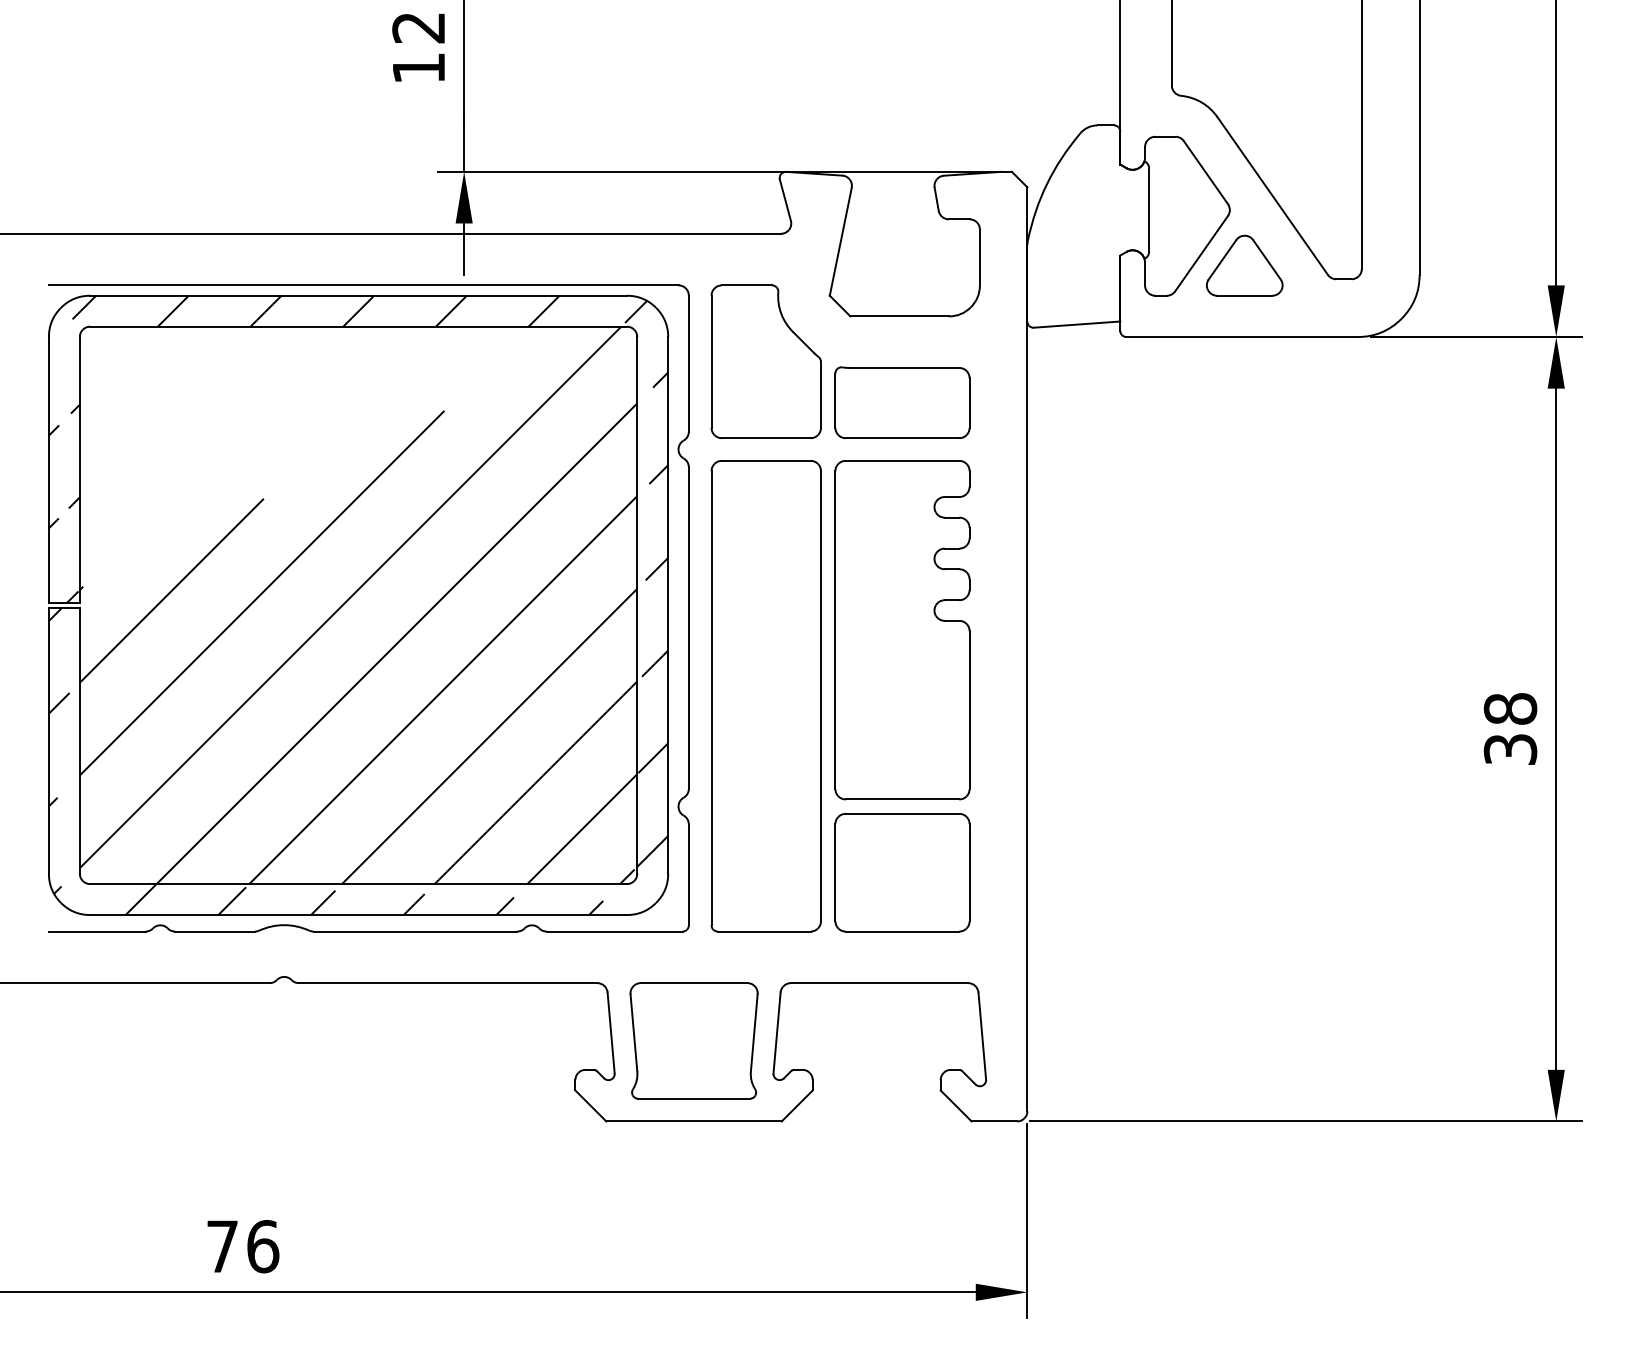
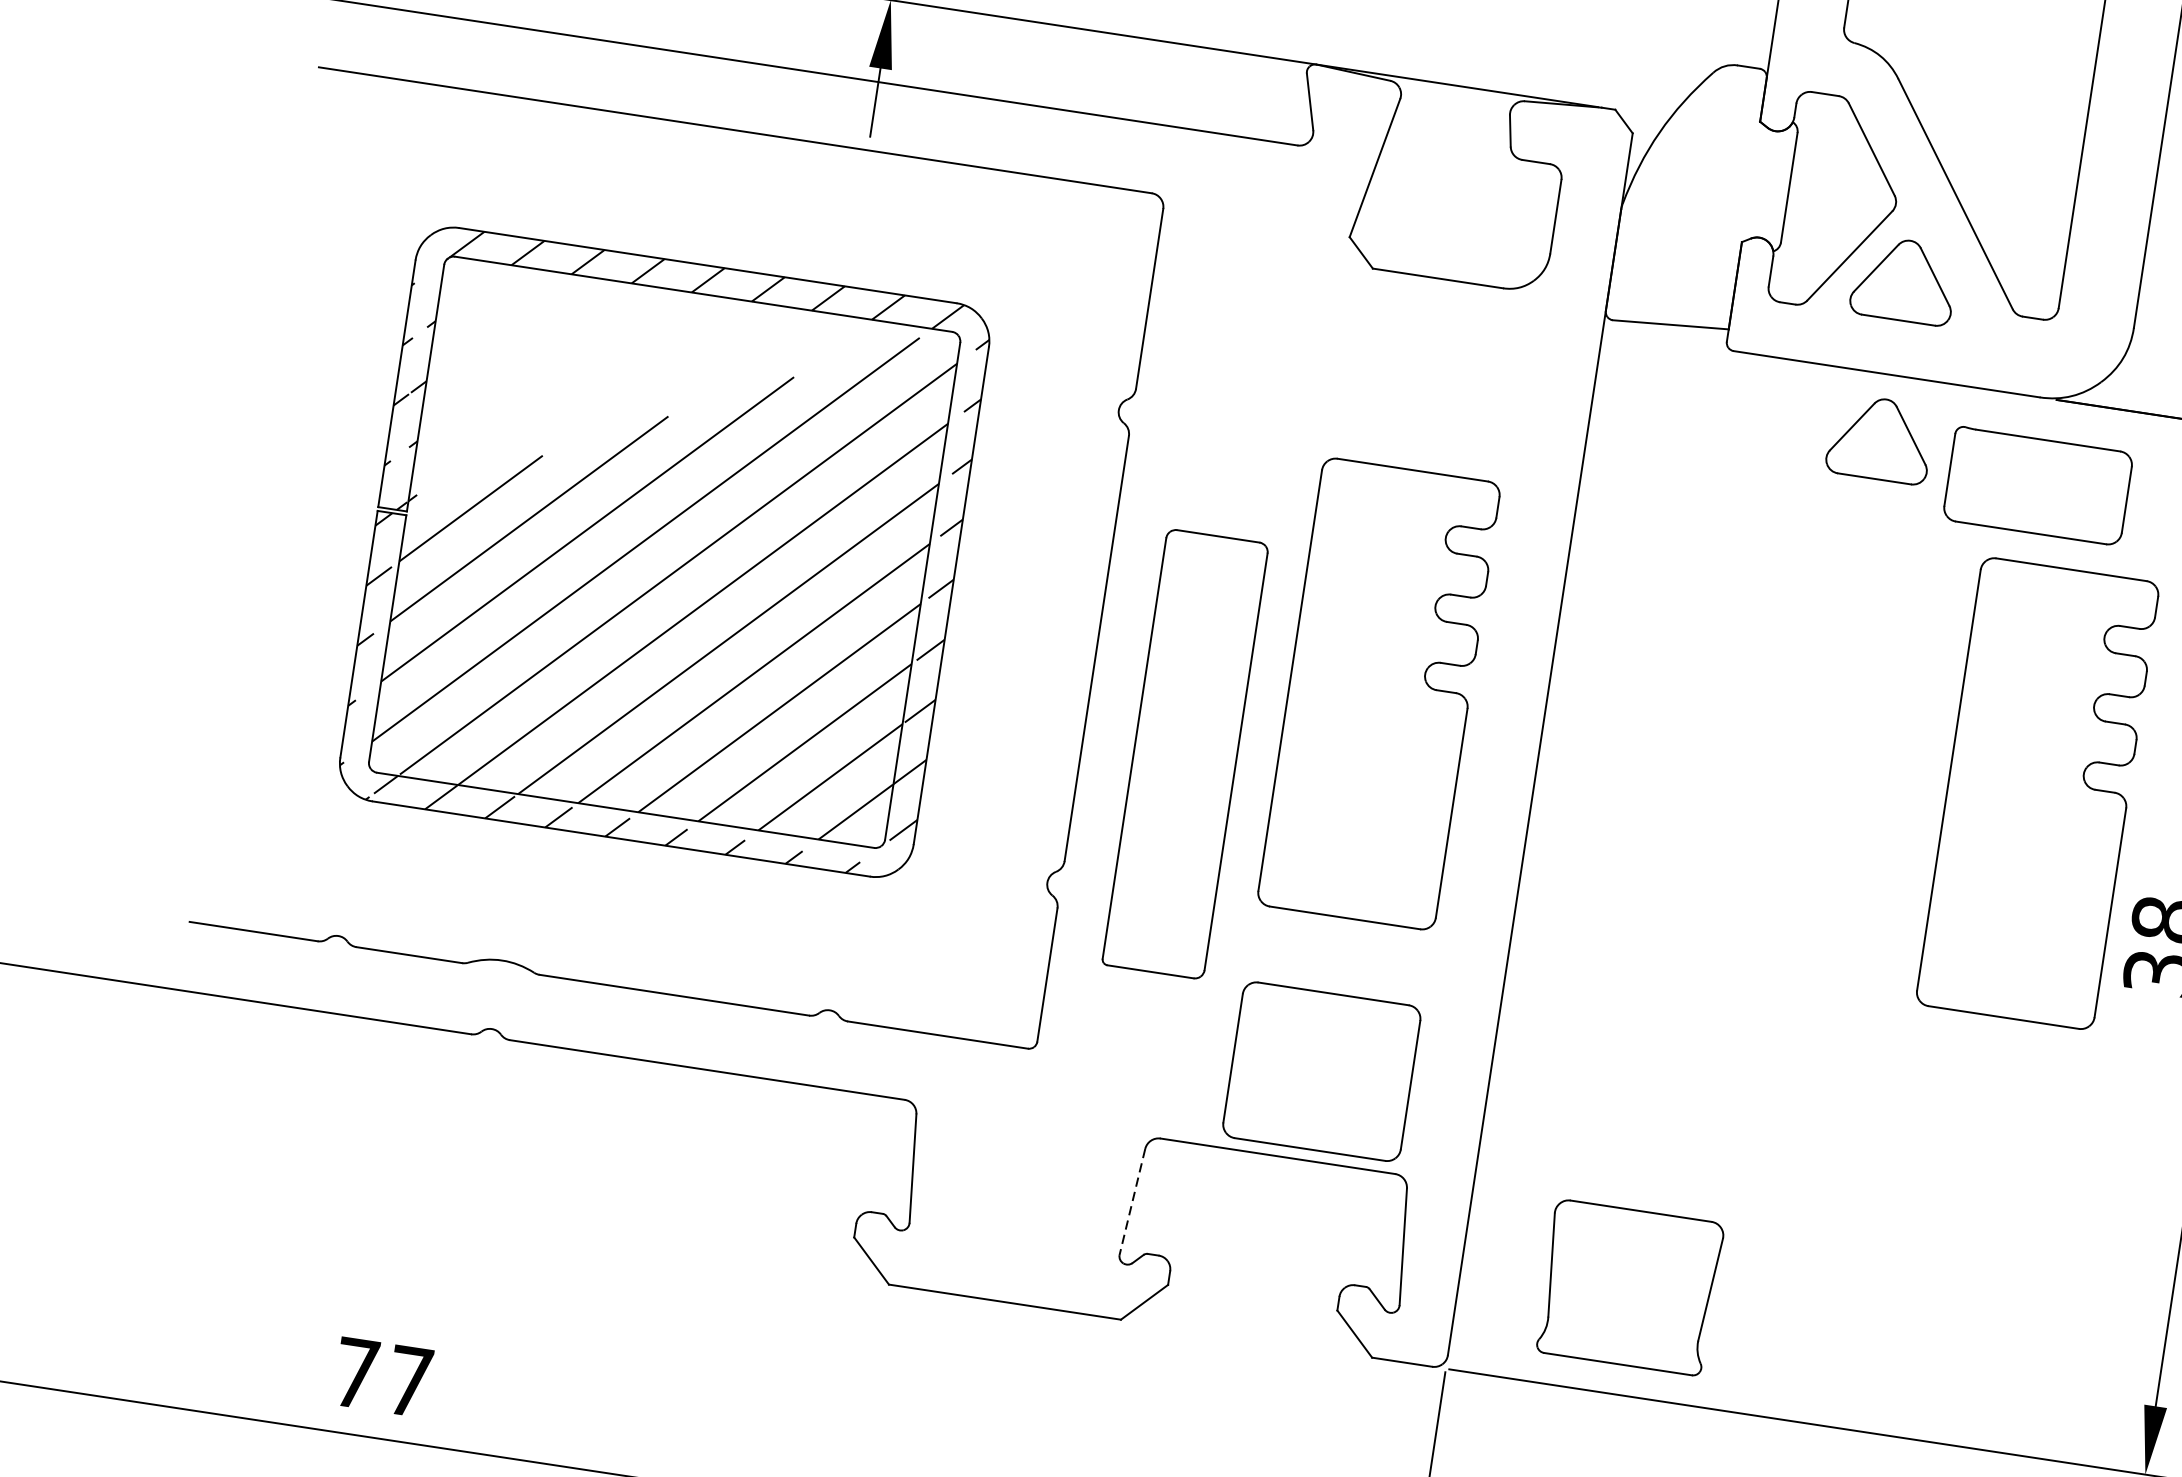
part: (765, 361) -> (1251, 311), removed
part: (1244, 385) -> (1880, 438), added
part: (902, 402) -> (2038, 485), moved
part: (358, 604) -> (664, 551), size x0.7
part: (1400, 630) -> (2037, 794), added
part: (765, 696) -> (1184, 754), size x0.7
part: (902, 872) -> (1321, 1071), moved
line: (777, 1033) -> (1132, 1202), solid -> dashed
part: (693, 1040) -> (1628, 1286), moved
text: (263, 1246) -> (410, 1381), 76 -> 77

